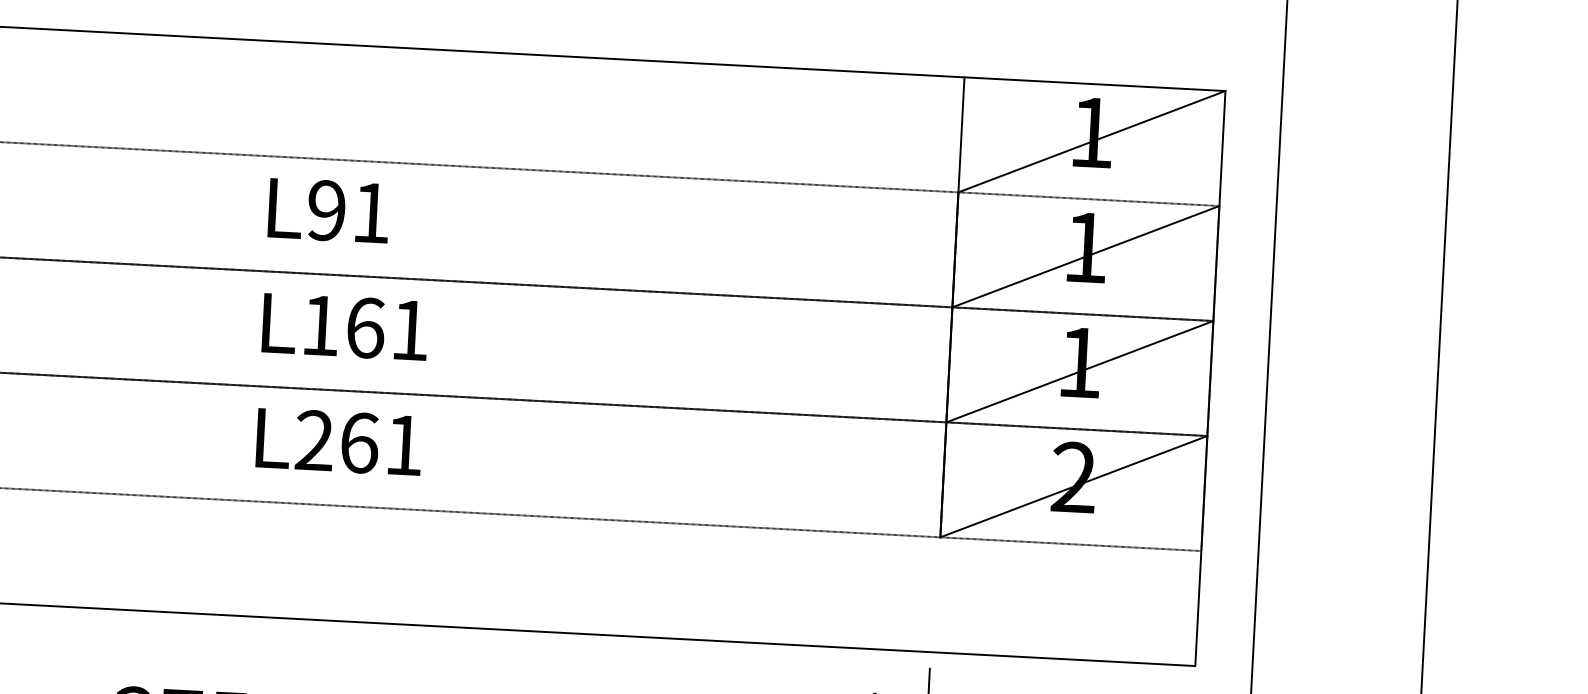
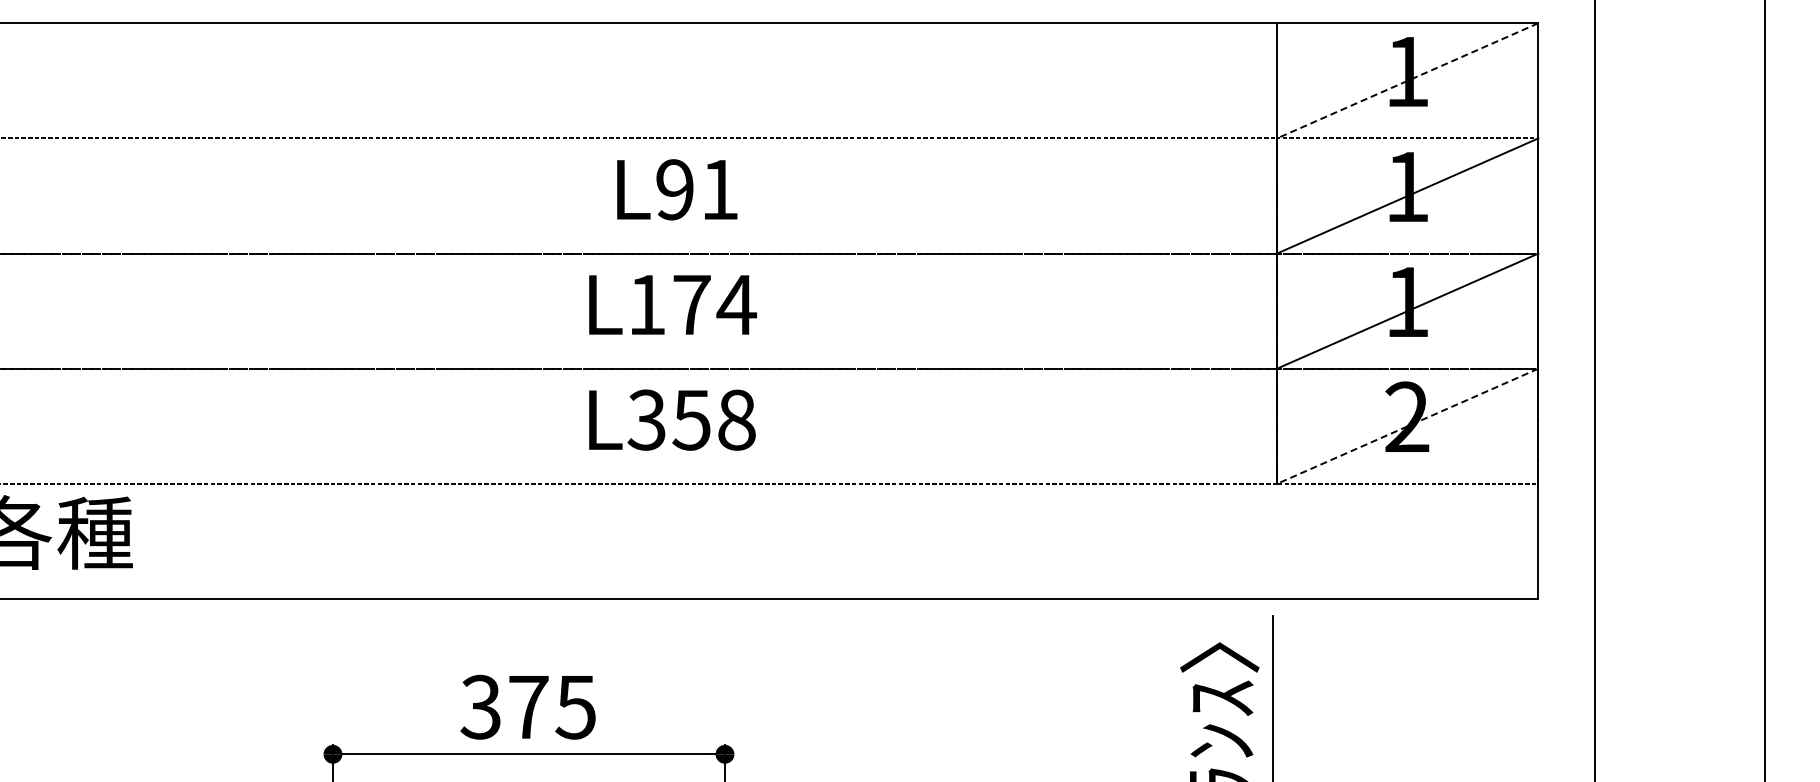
line: (1091, 141) -> (1407, 80), solid -> dashed
text: (329, 210) -> (677, 189), moved
text: (388, 328) -> (714, 304), L161 -> L174
text: (359, 442) -> (691, 419), L261 -> L358
line: (1073, 486) -> (1407, 426), solid -> dashed

